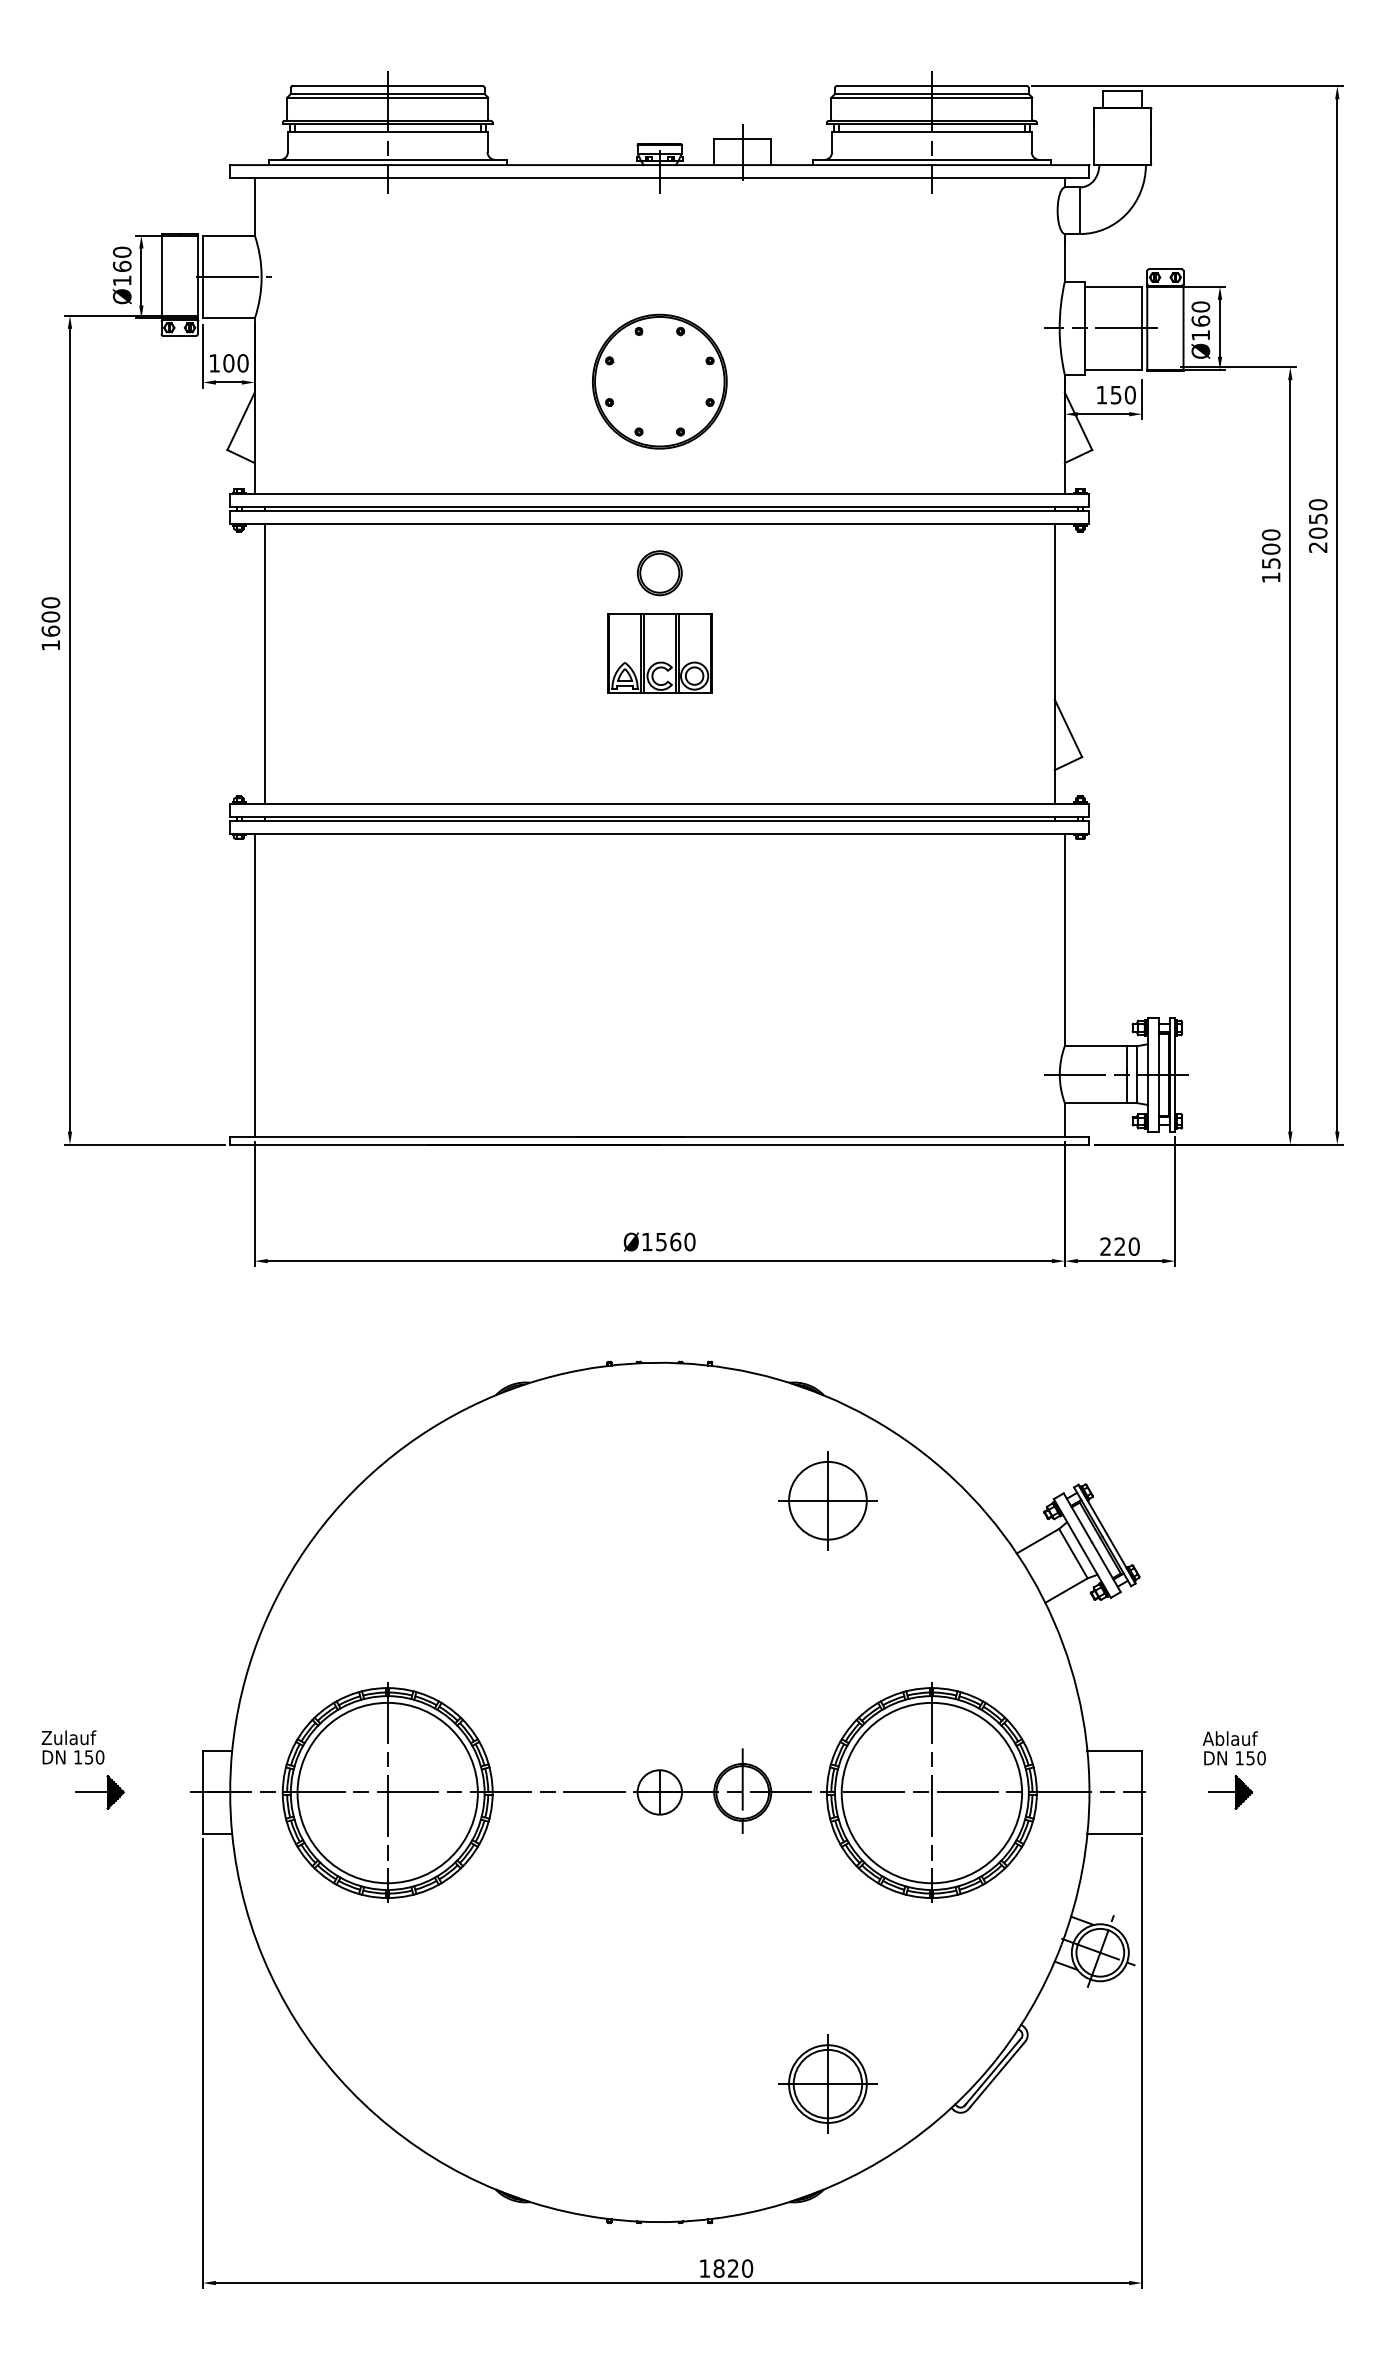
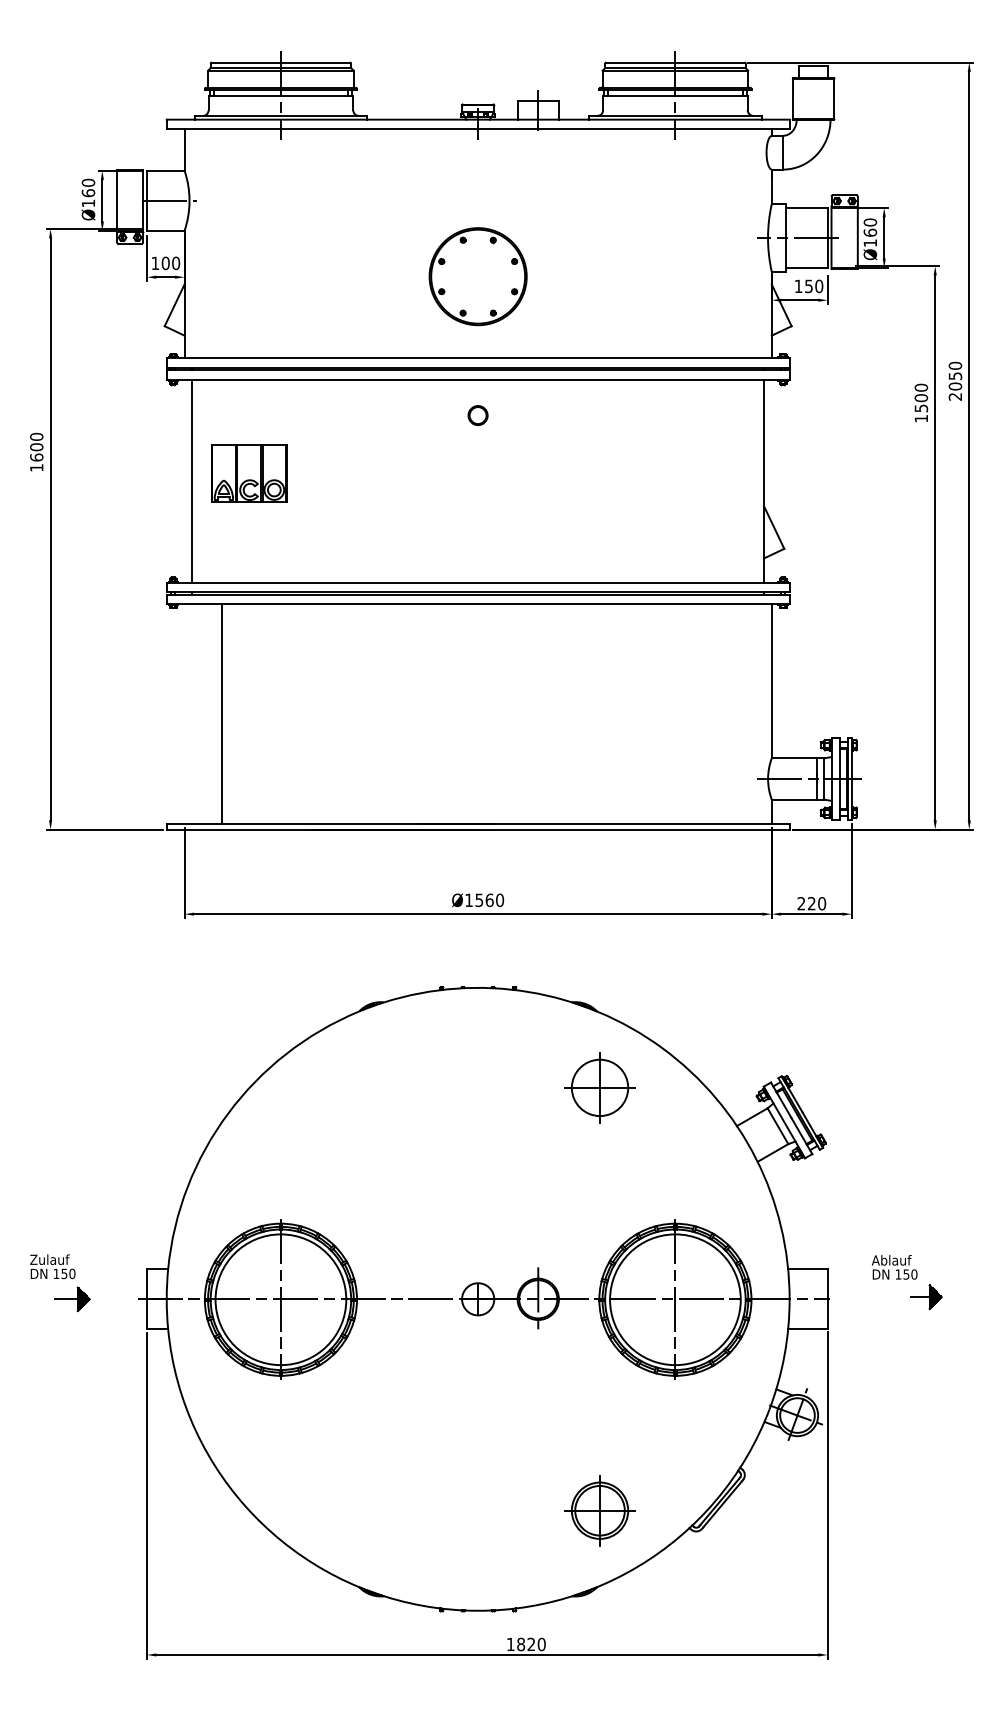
part: (659, 573) -> (477, 415), size x0.6
part: (659, 653) -> (248, 473), moved
line: (254, 984) -> (222, 713), moved
part: (1230, 1792) -> (925, 1297), moved

